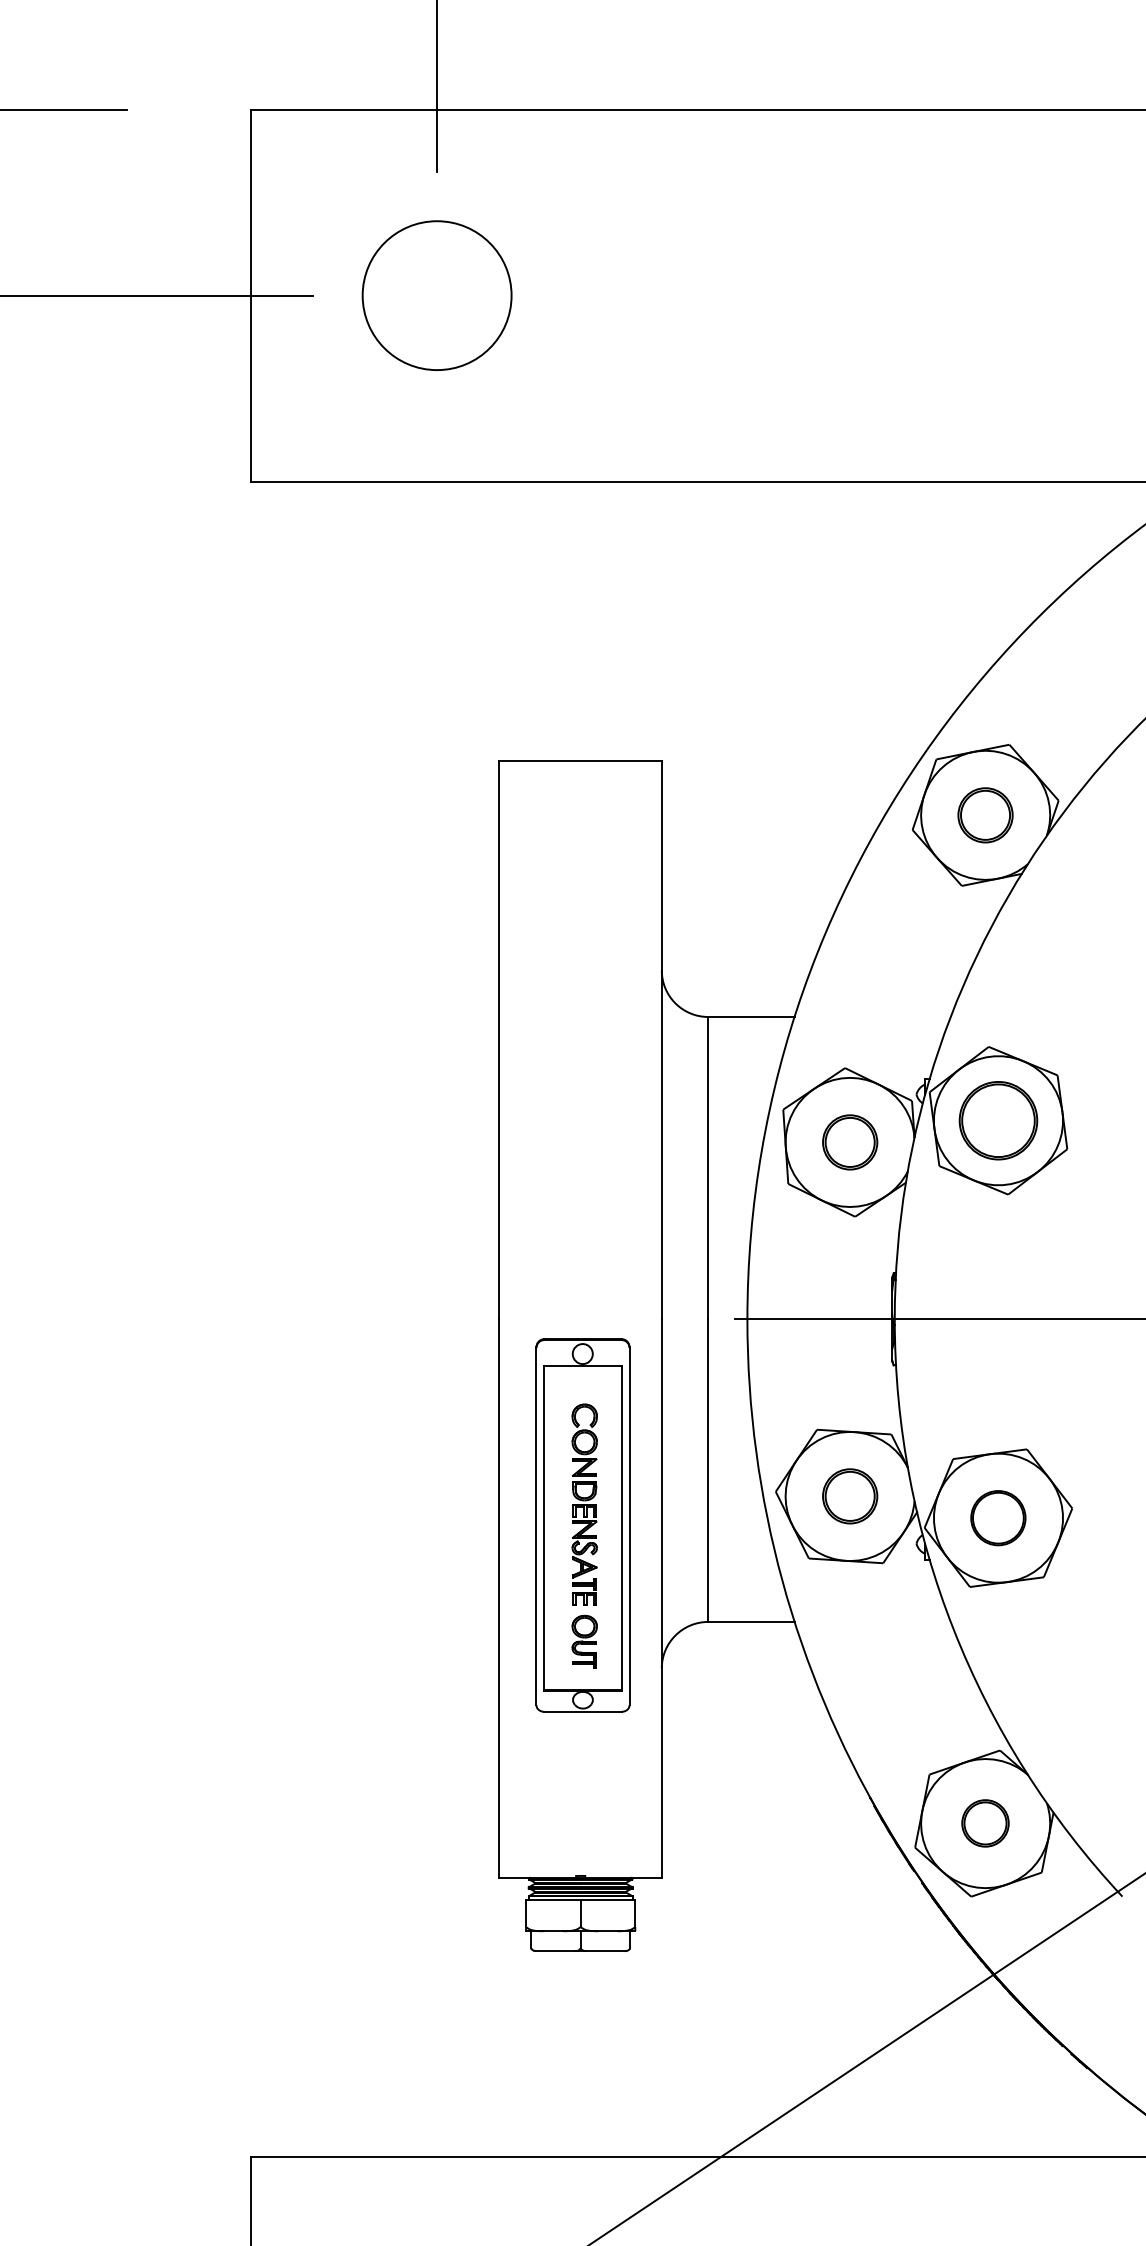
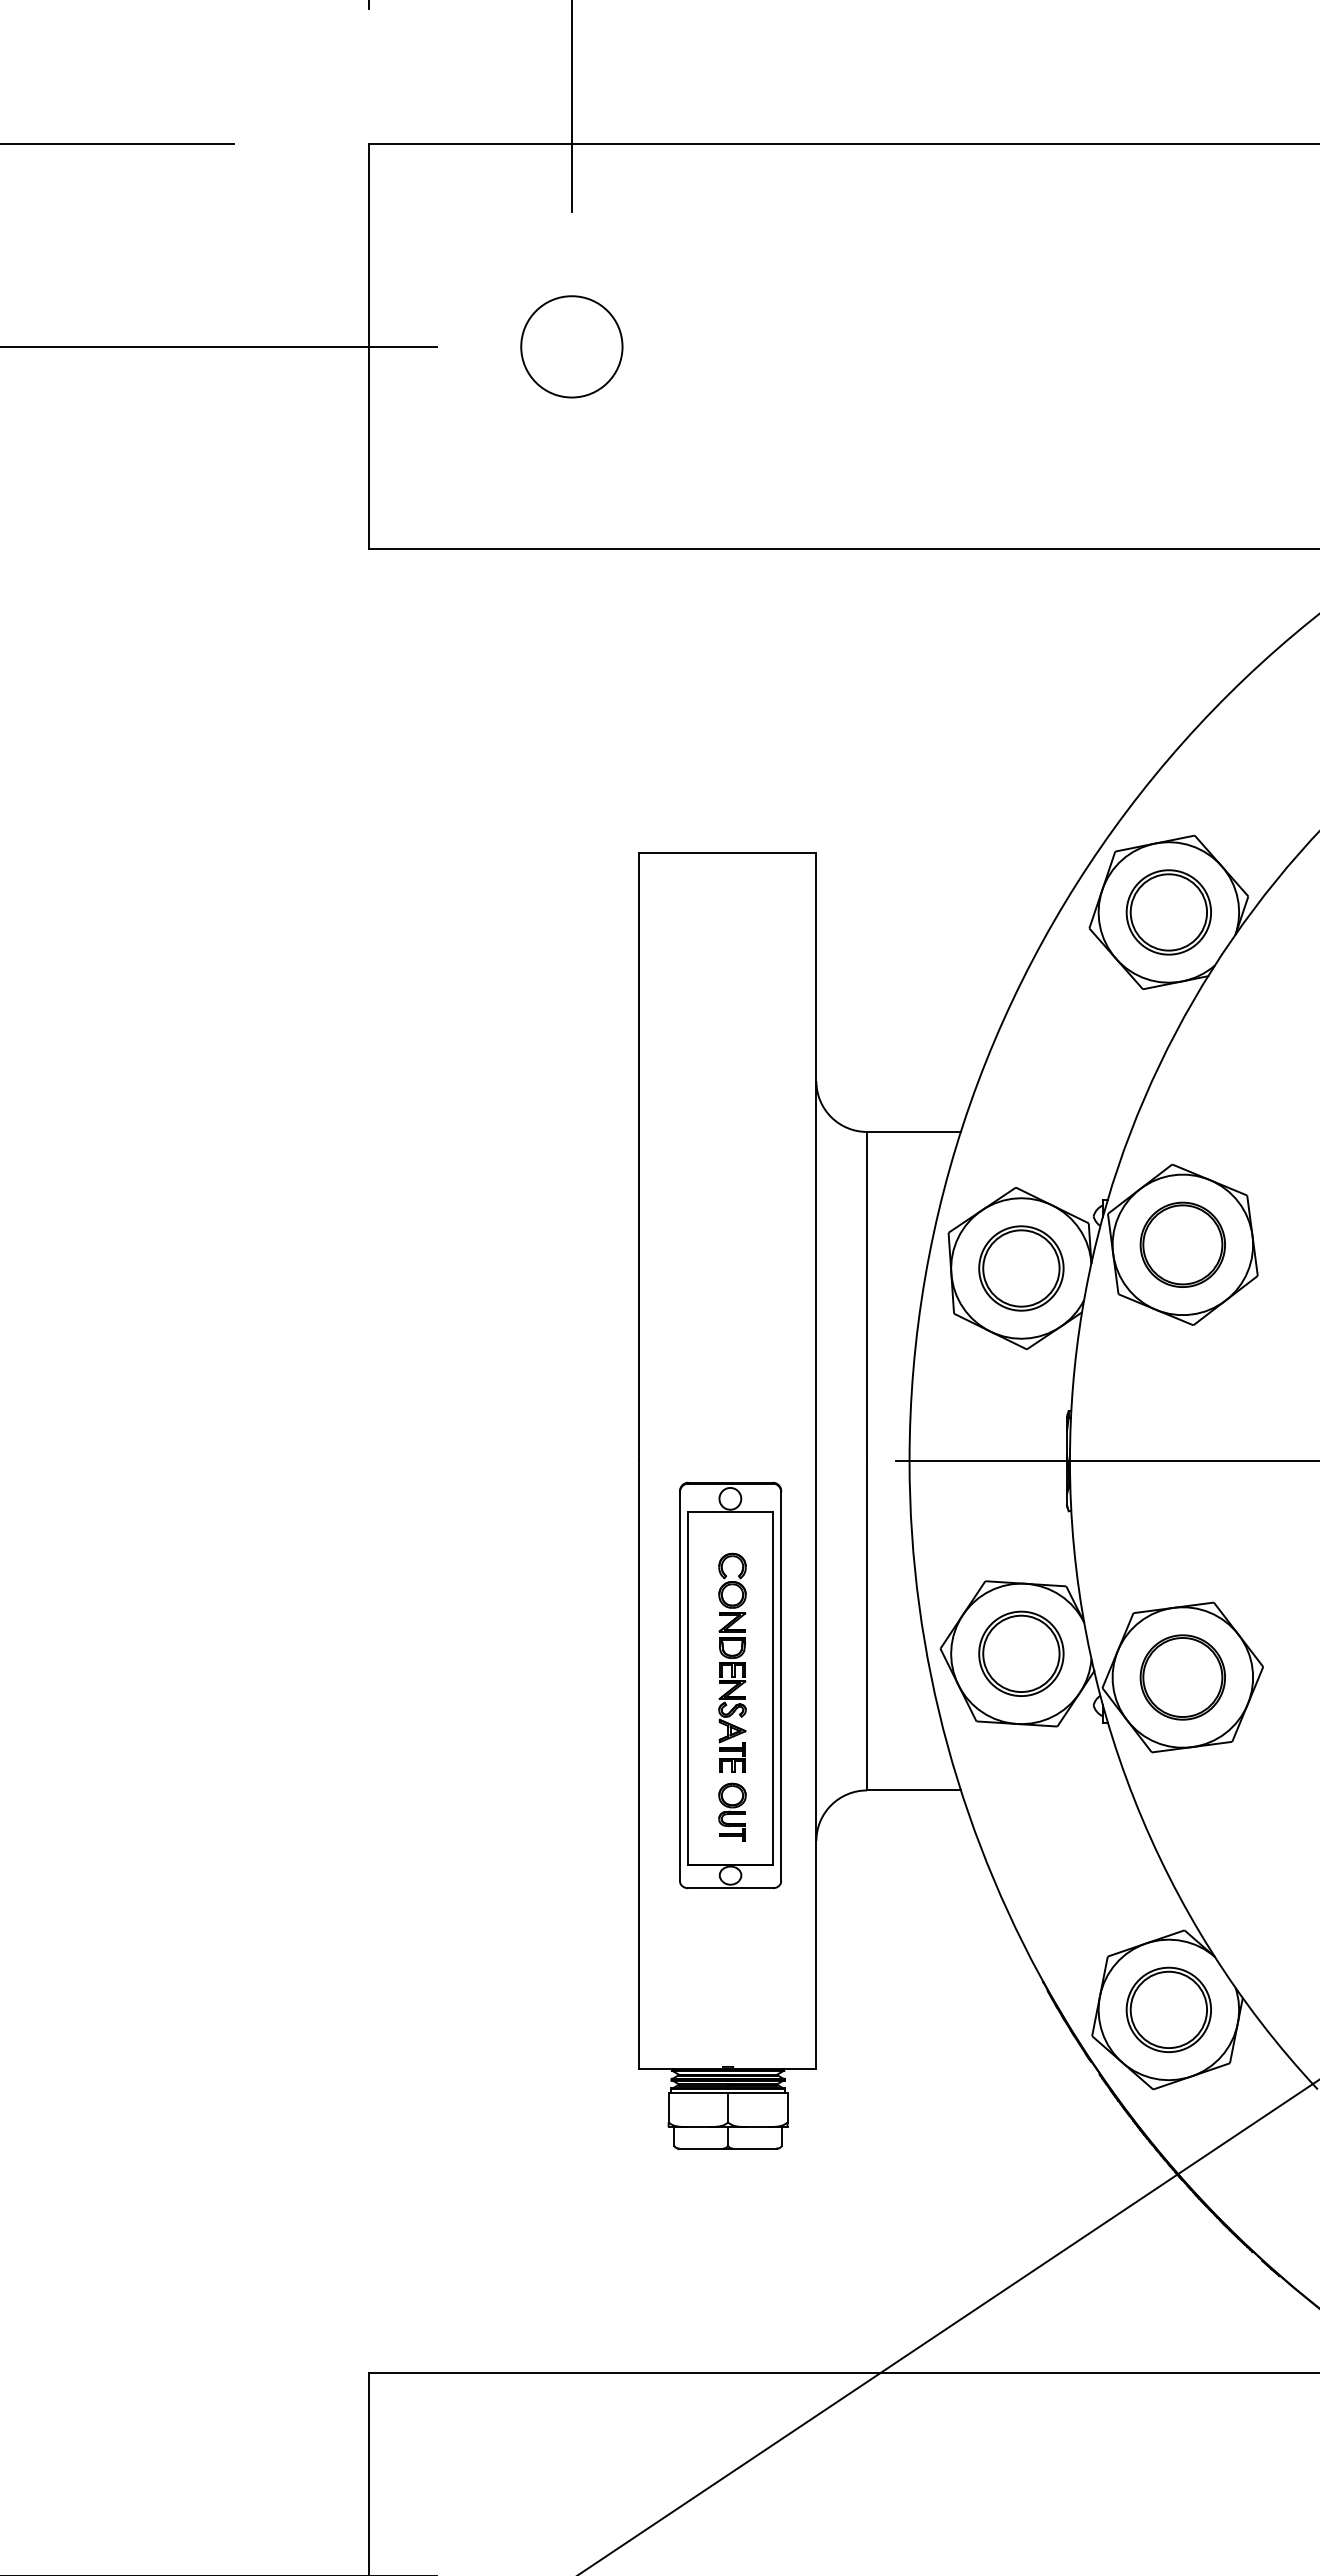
circle: (436, 295) -> (571, 346), size x0.62
part: (985, 815) -> (1168, 912), size x1.43
part: (850, 1142) -> (1021, 1268), size x1.43
part: (850, 1496) -> (1021, 1653), size x1.43
part: (998, 1518) -> (1182, 1677), size x1.43
part: (985, 1823) -> (1168, 2009), size x1.67

